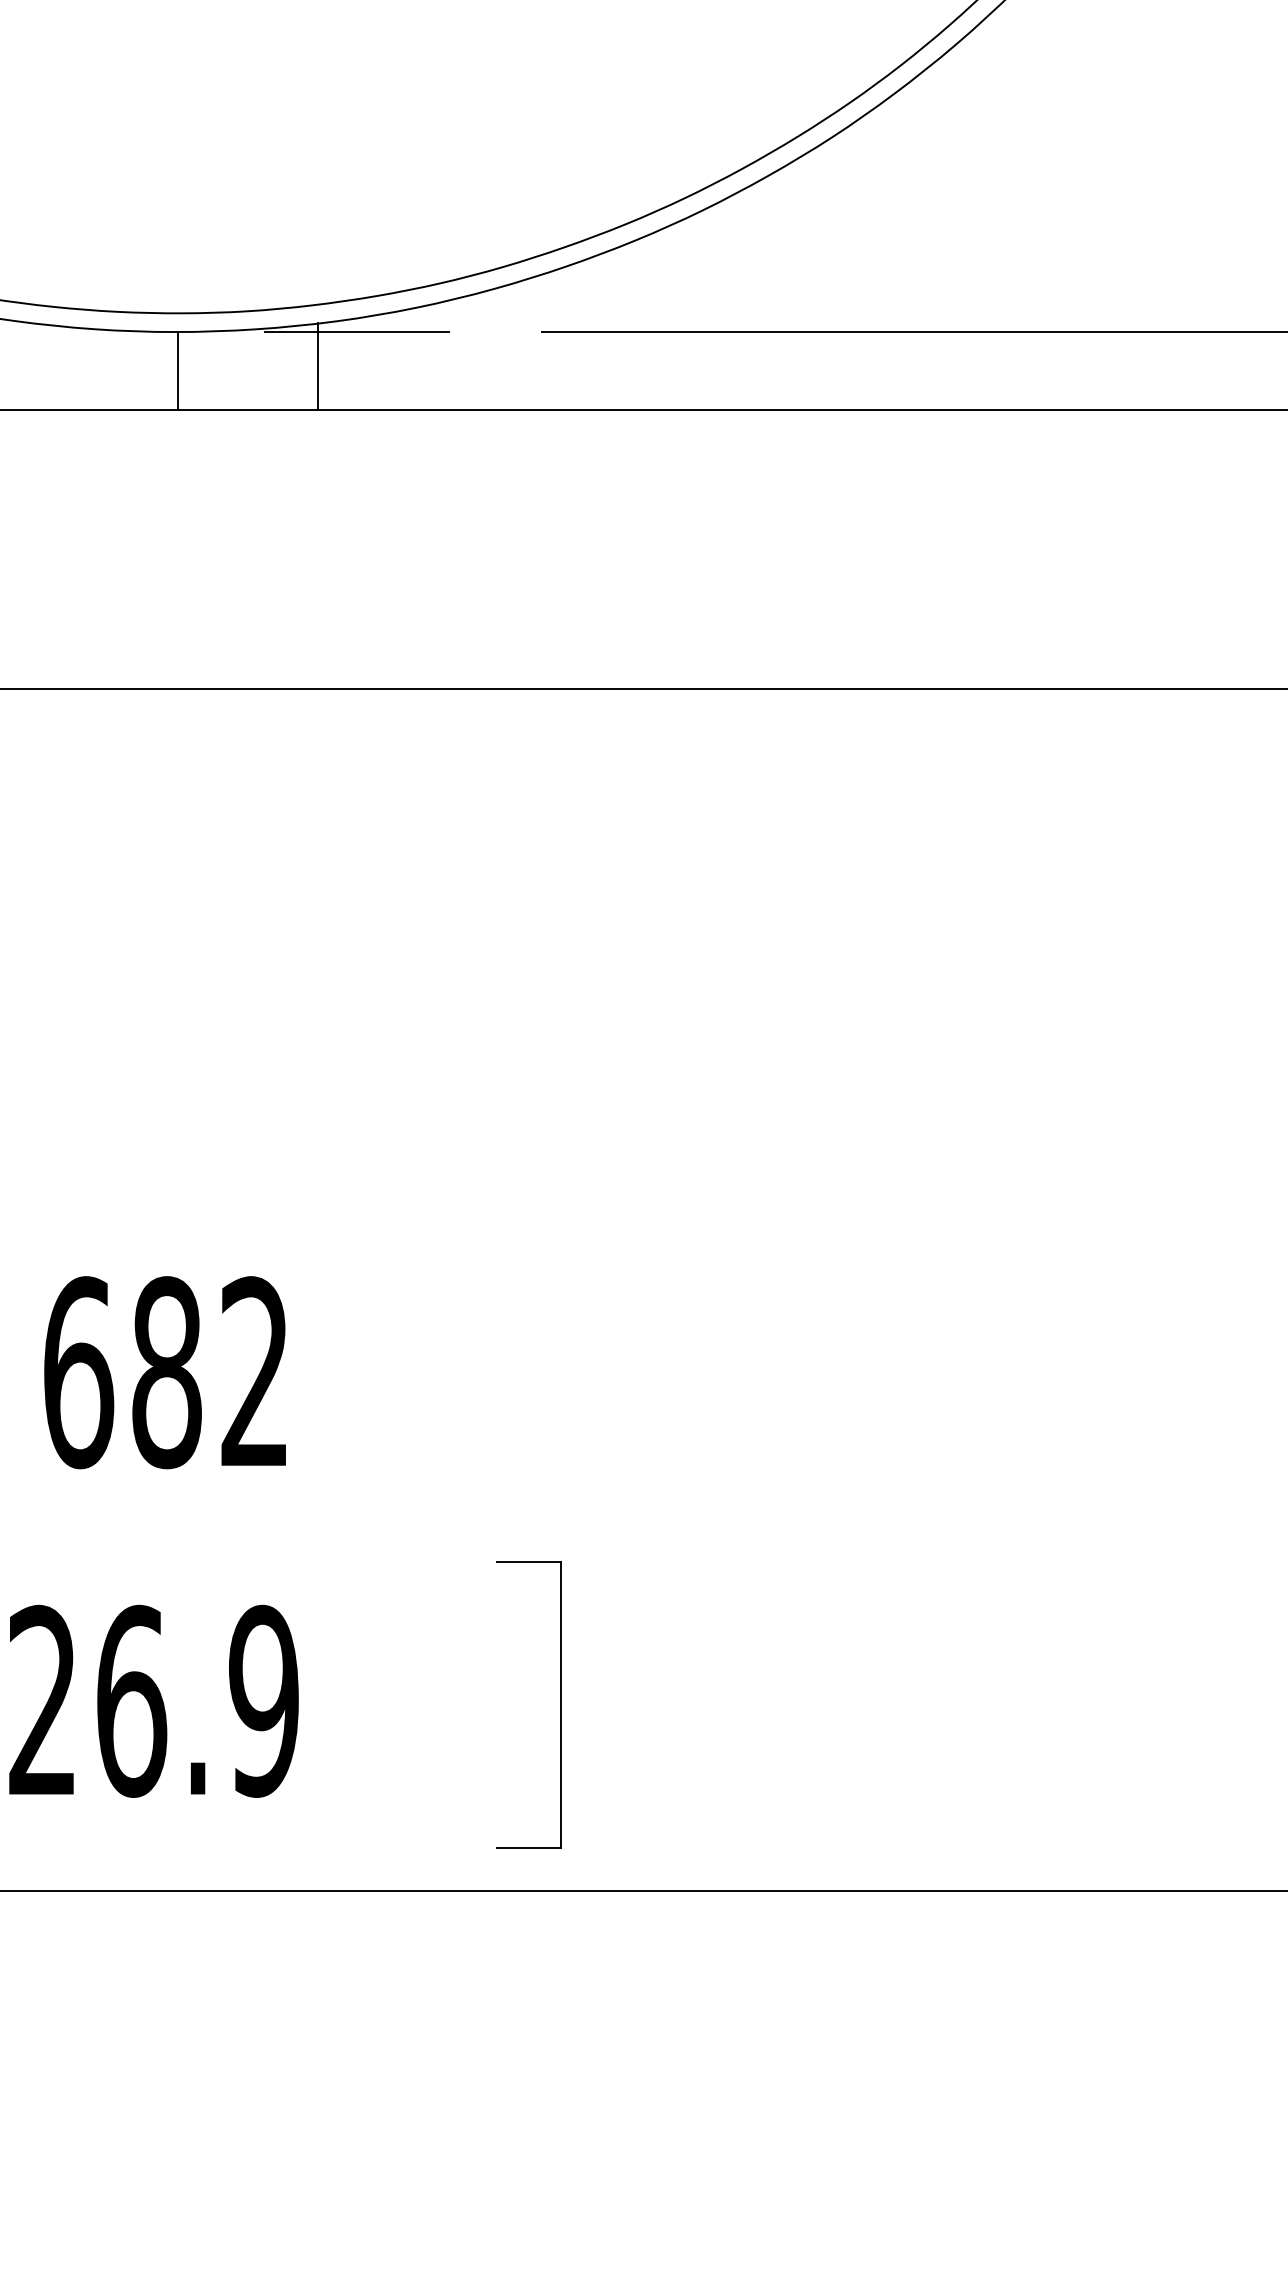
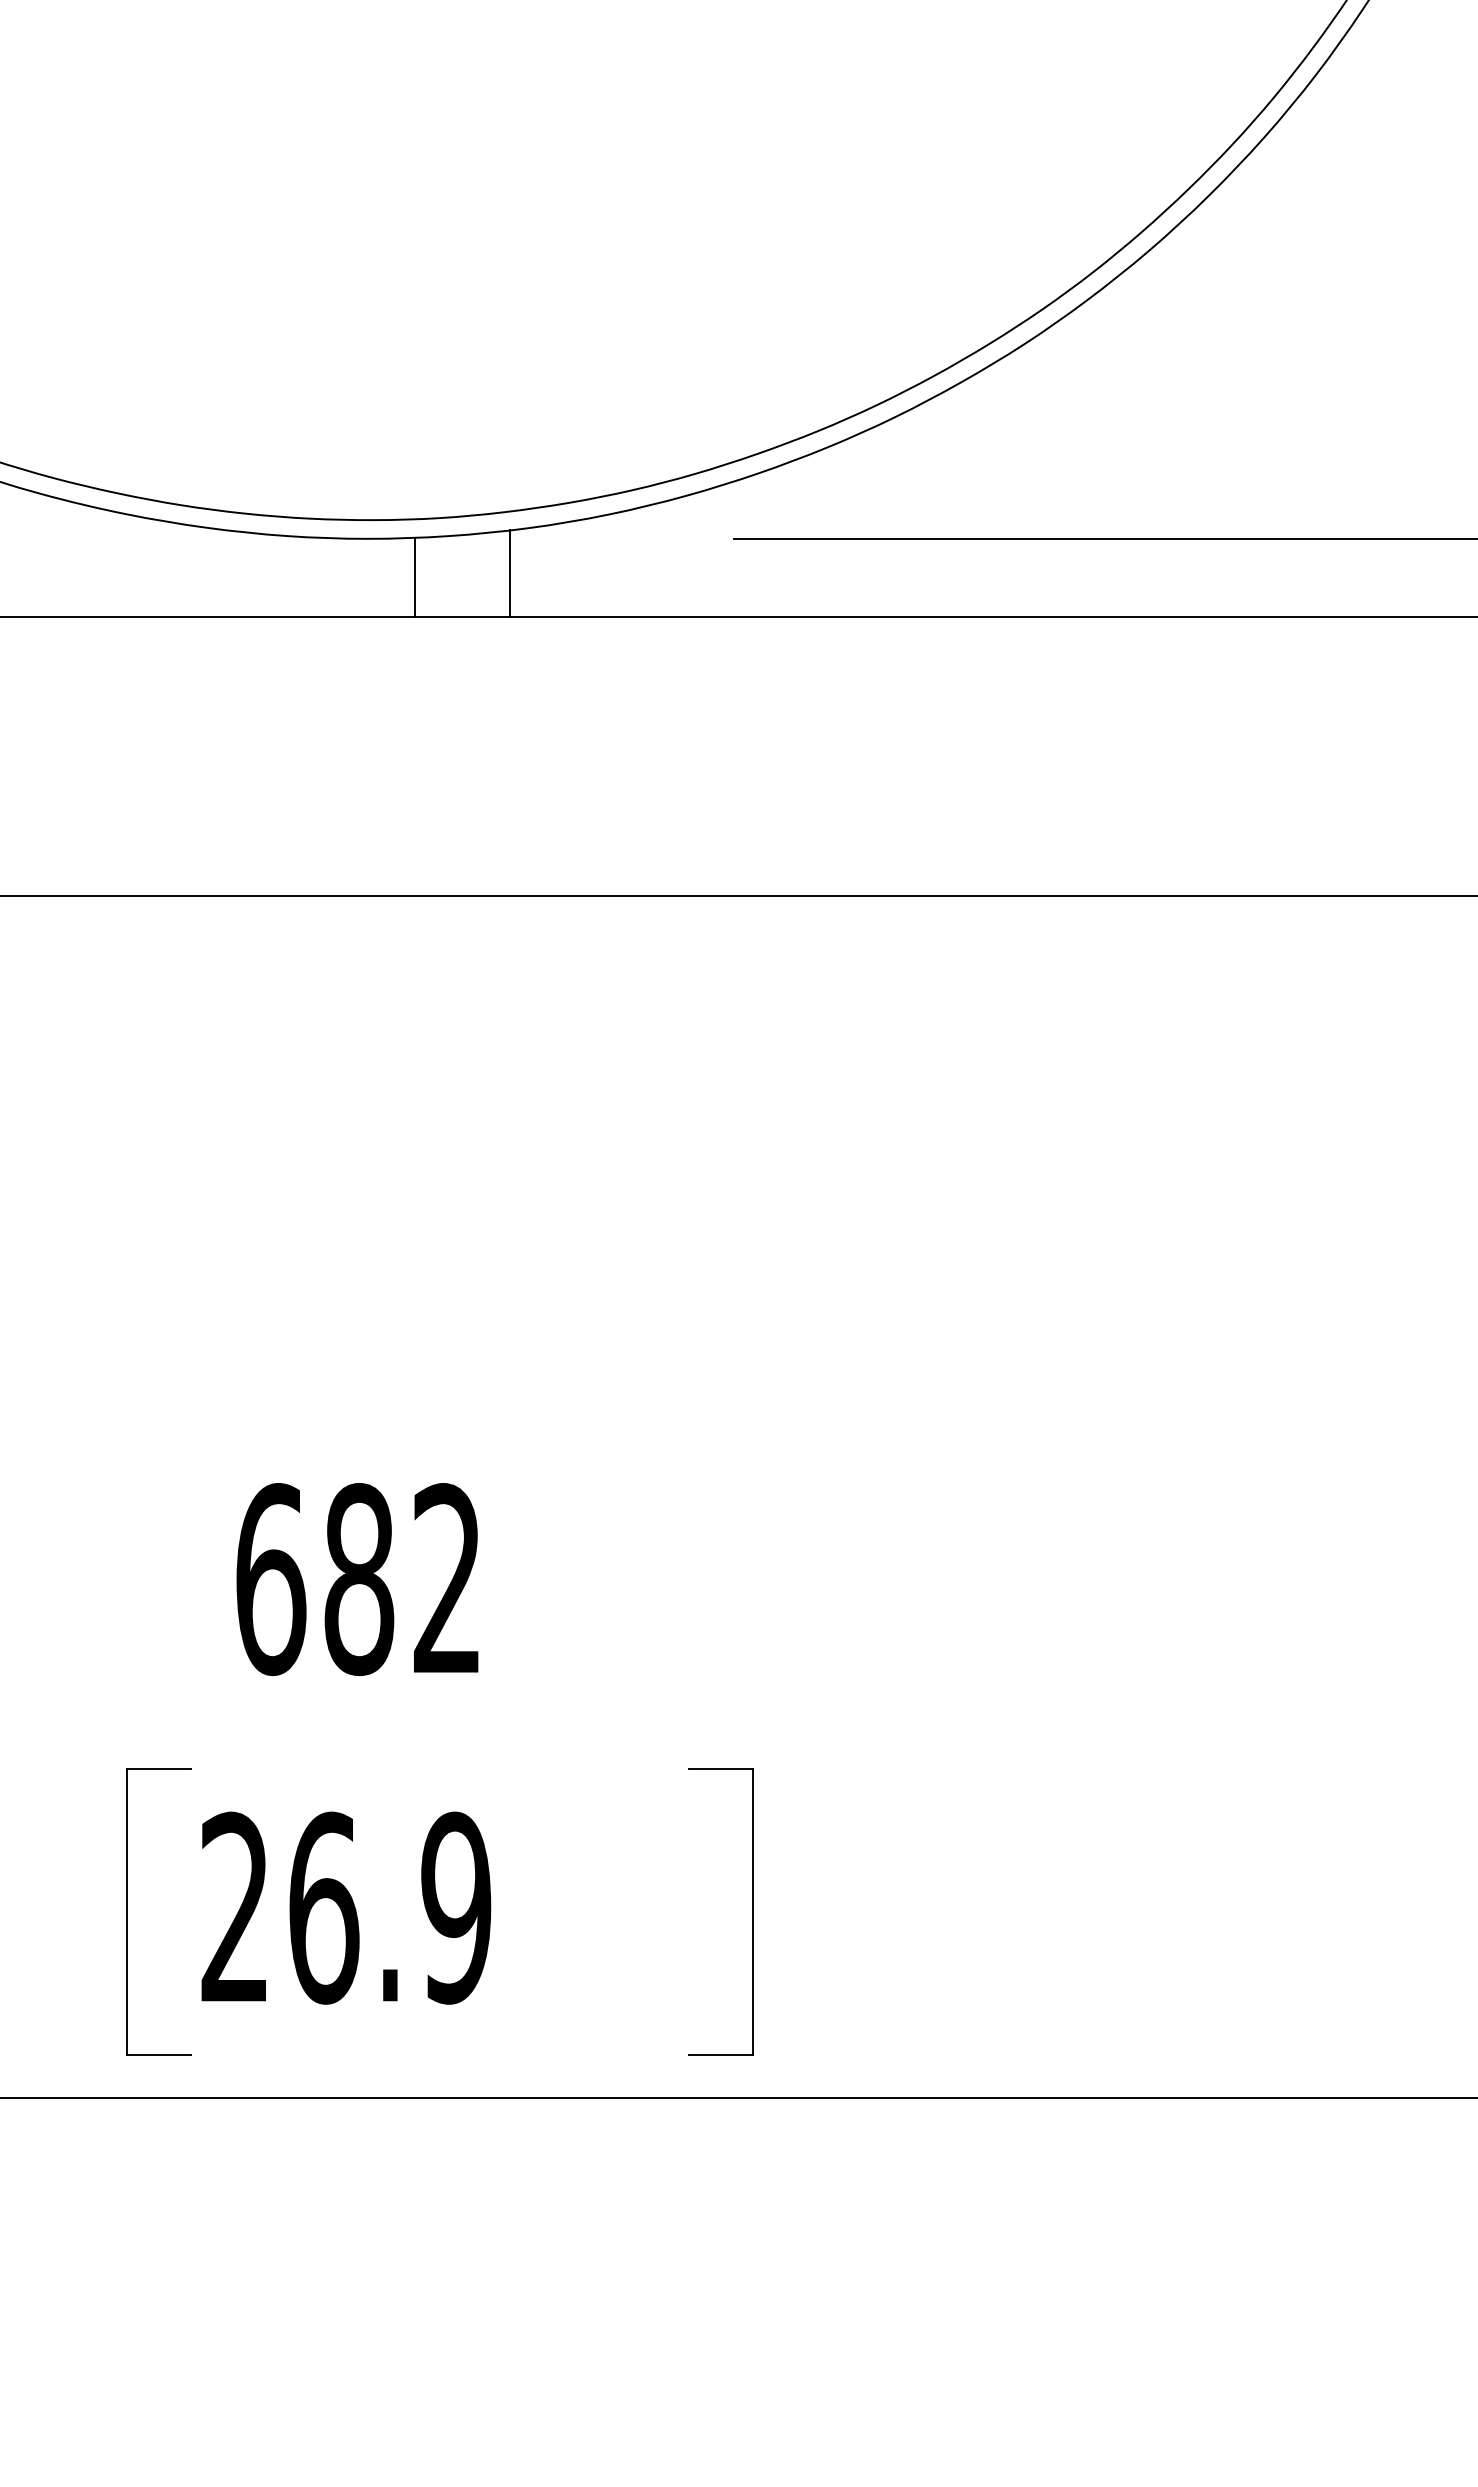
line: (356, 331) -> (548, 538), removed
line: (178, 370) -> (415, 577), moved

